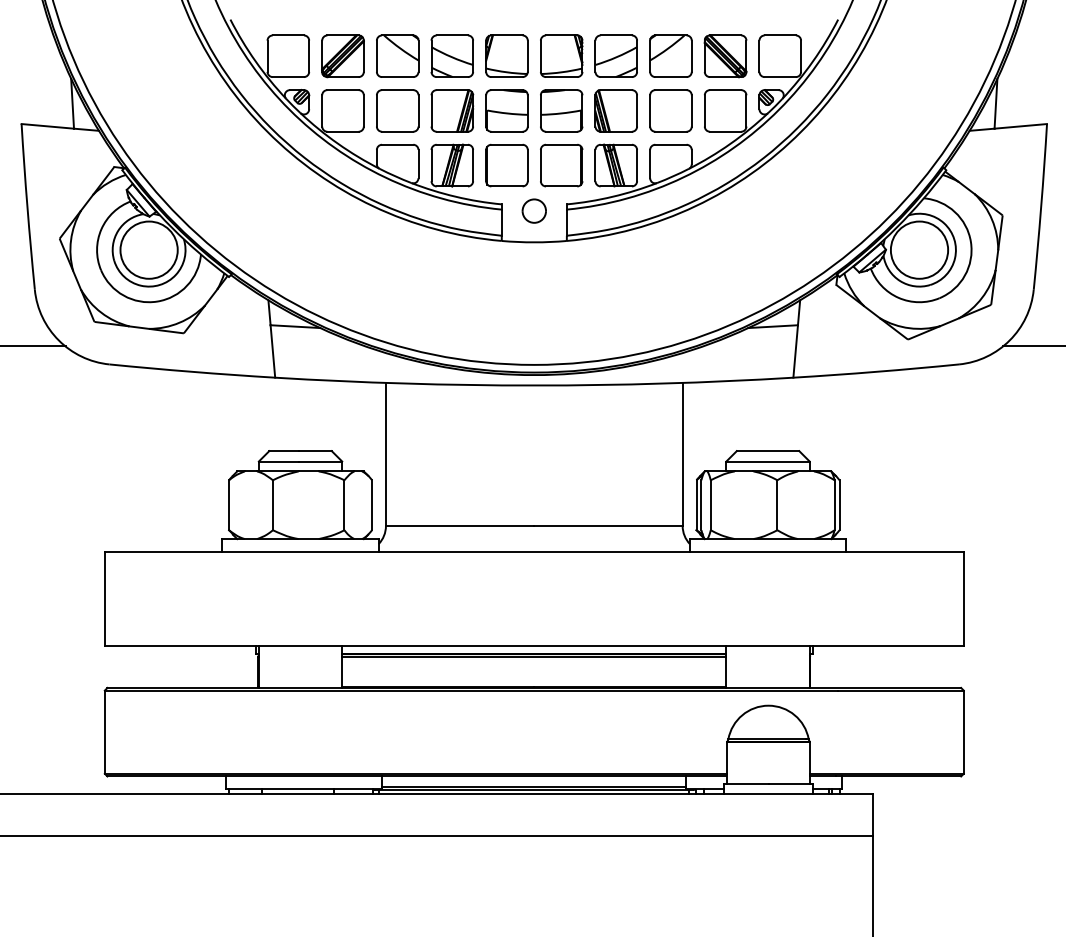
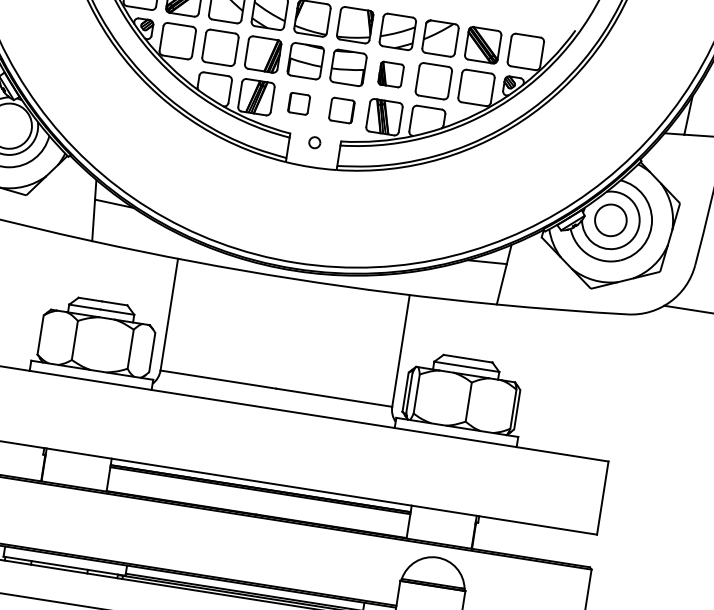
part: (615, 110) -> (390, 74), size x0.7
part: (506, 165) -> (298, 103), size x0.6
part: (561, 165) -> (341, 110), size x0.7
part: (533, 210) -> (314, 142), size x0.6
circle: (919, 249) -> (610, 219), size x0.7

